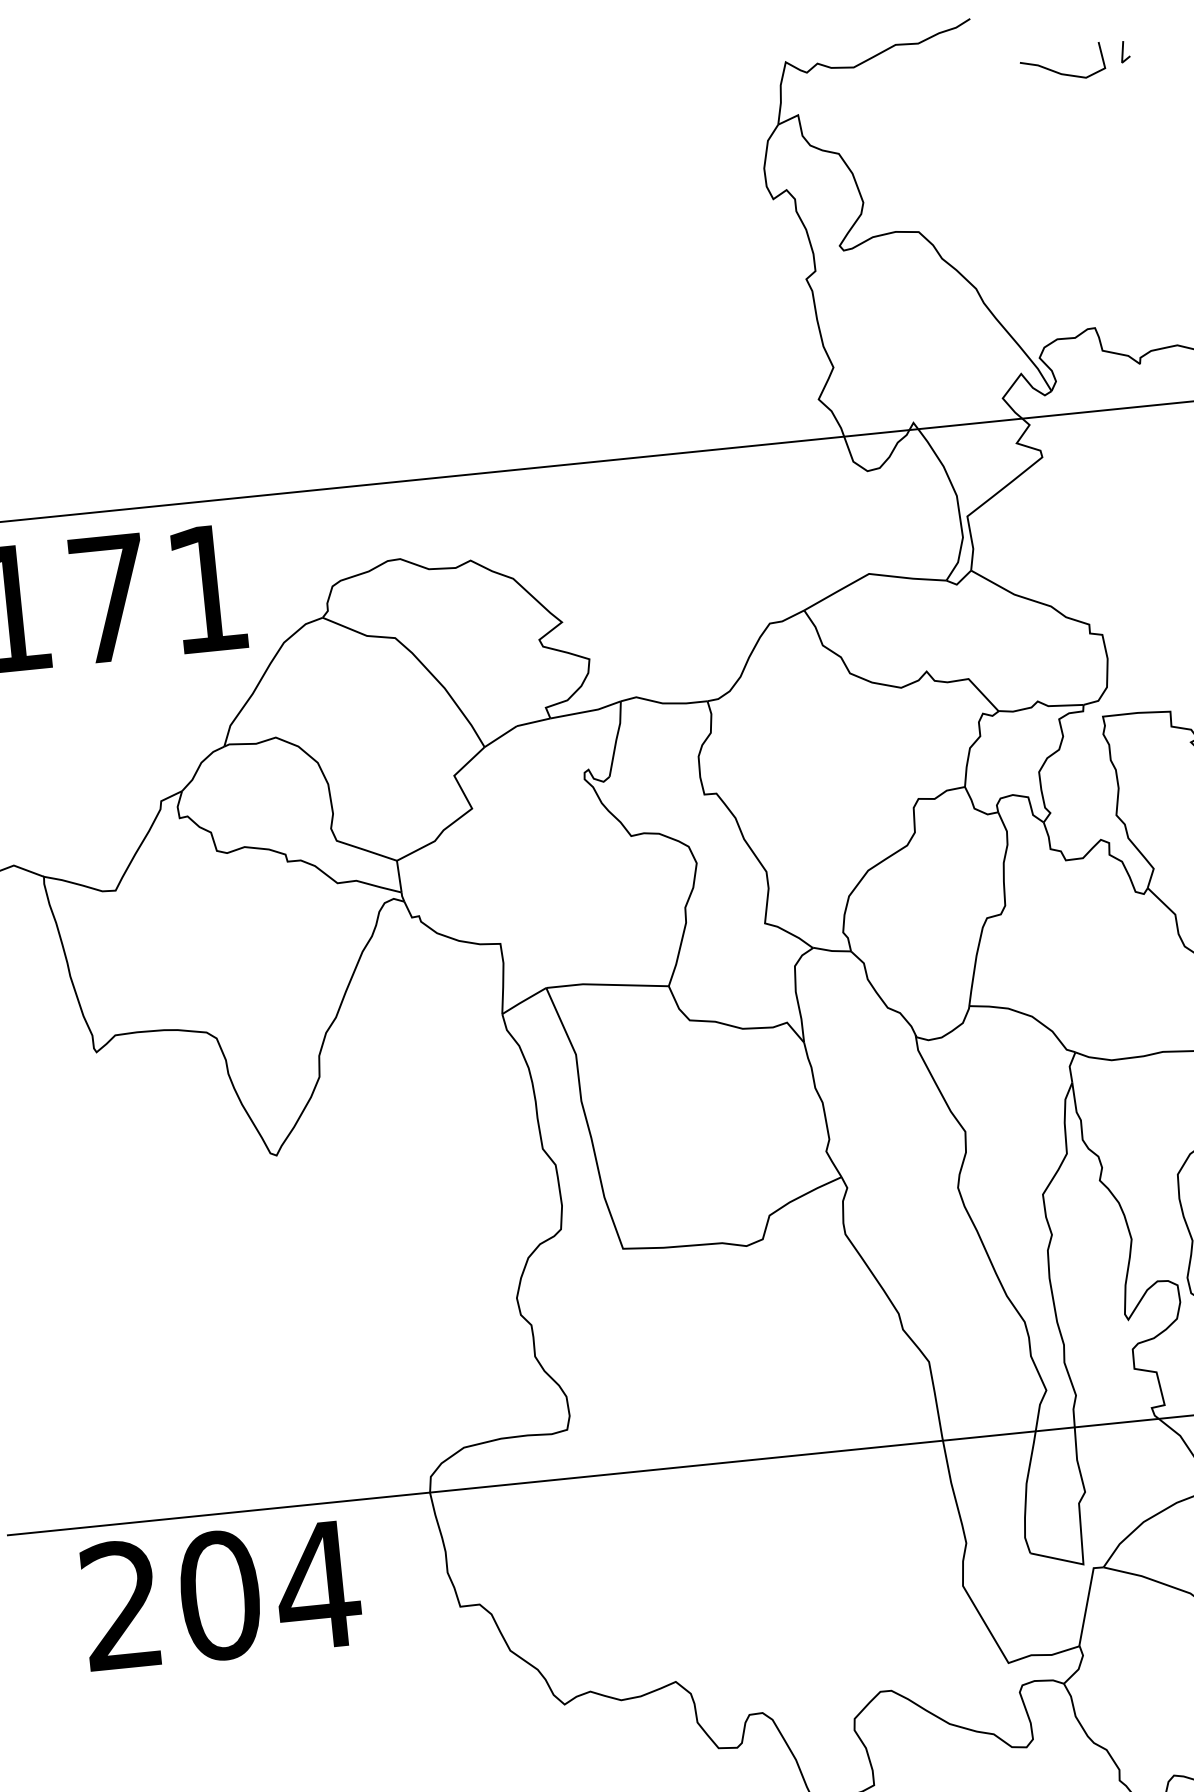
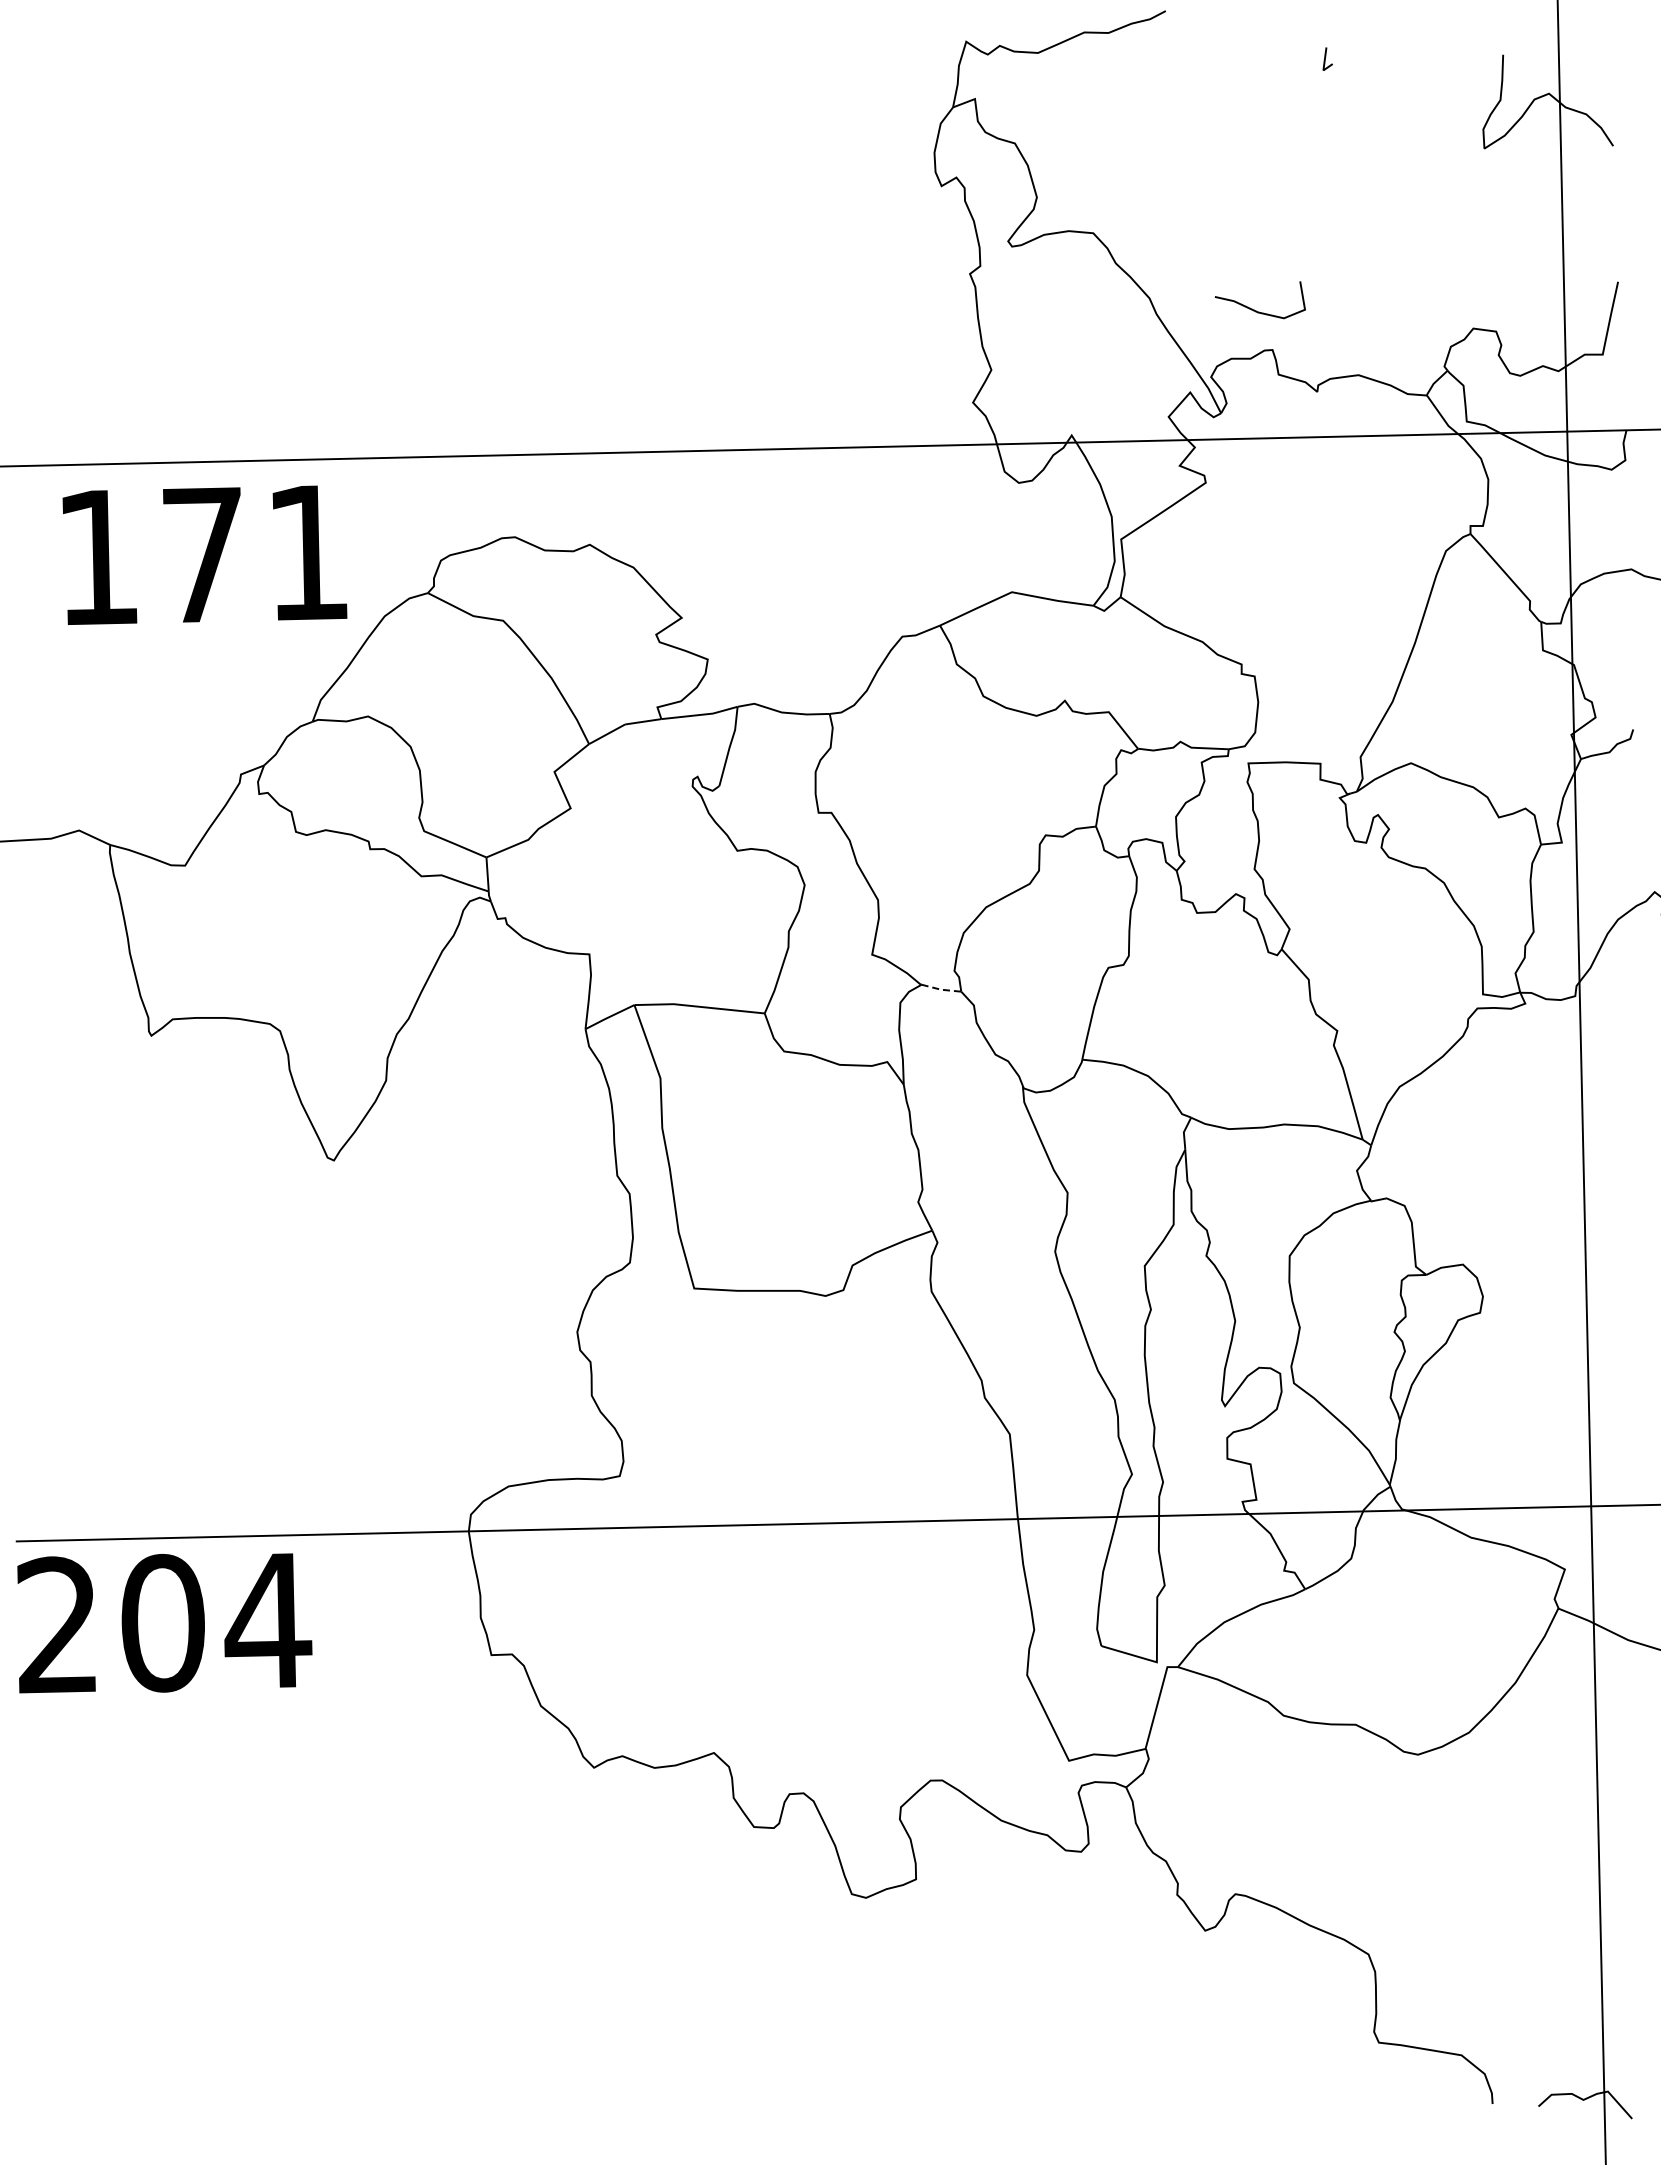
curve: (1057, 71) -> (1254, 309), moved
line: (832, 950) -> (941, 989), solid -> dashed
text: (221, 1595) -> (164, 1623), moved

